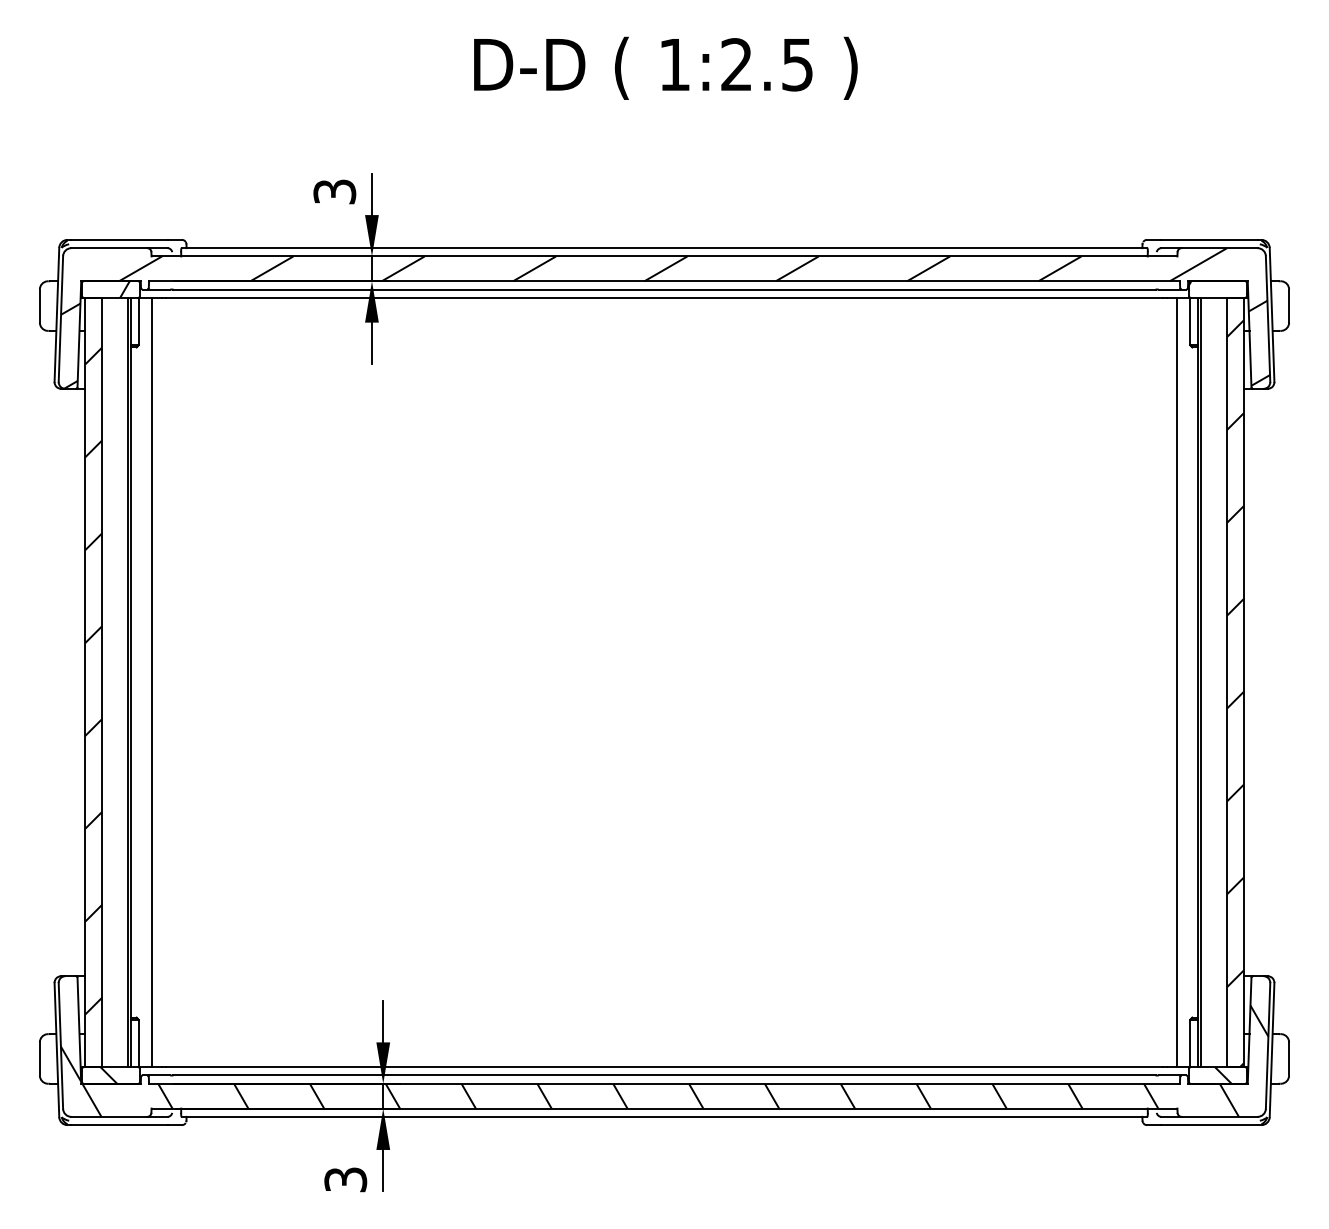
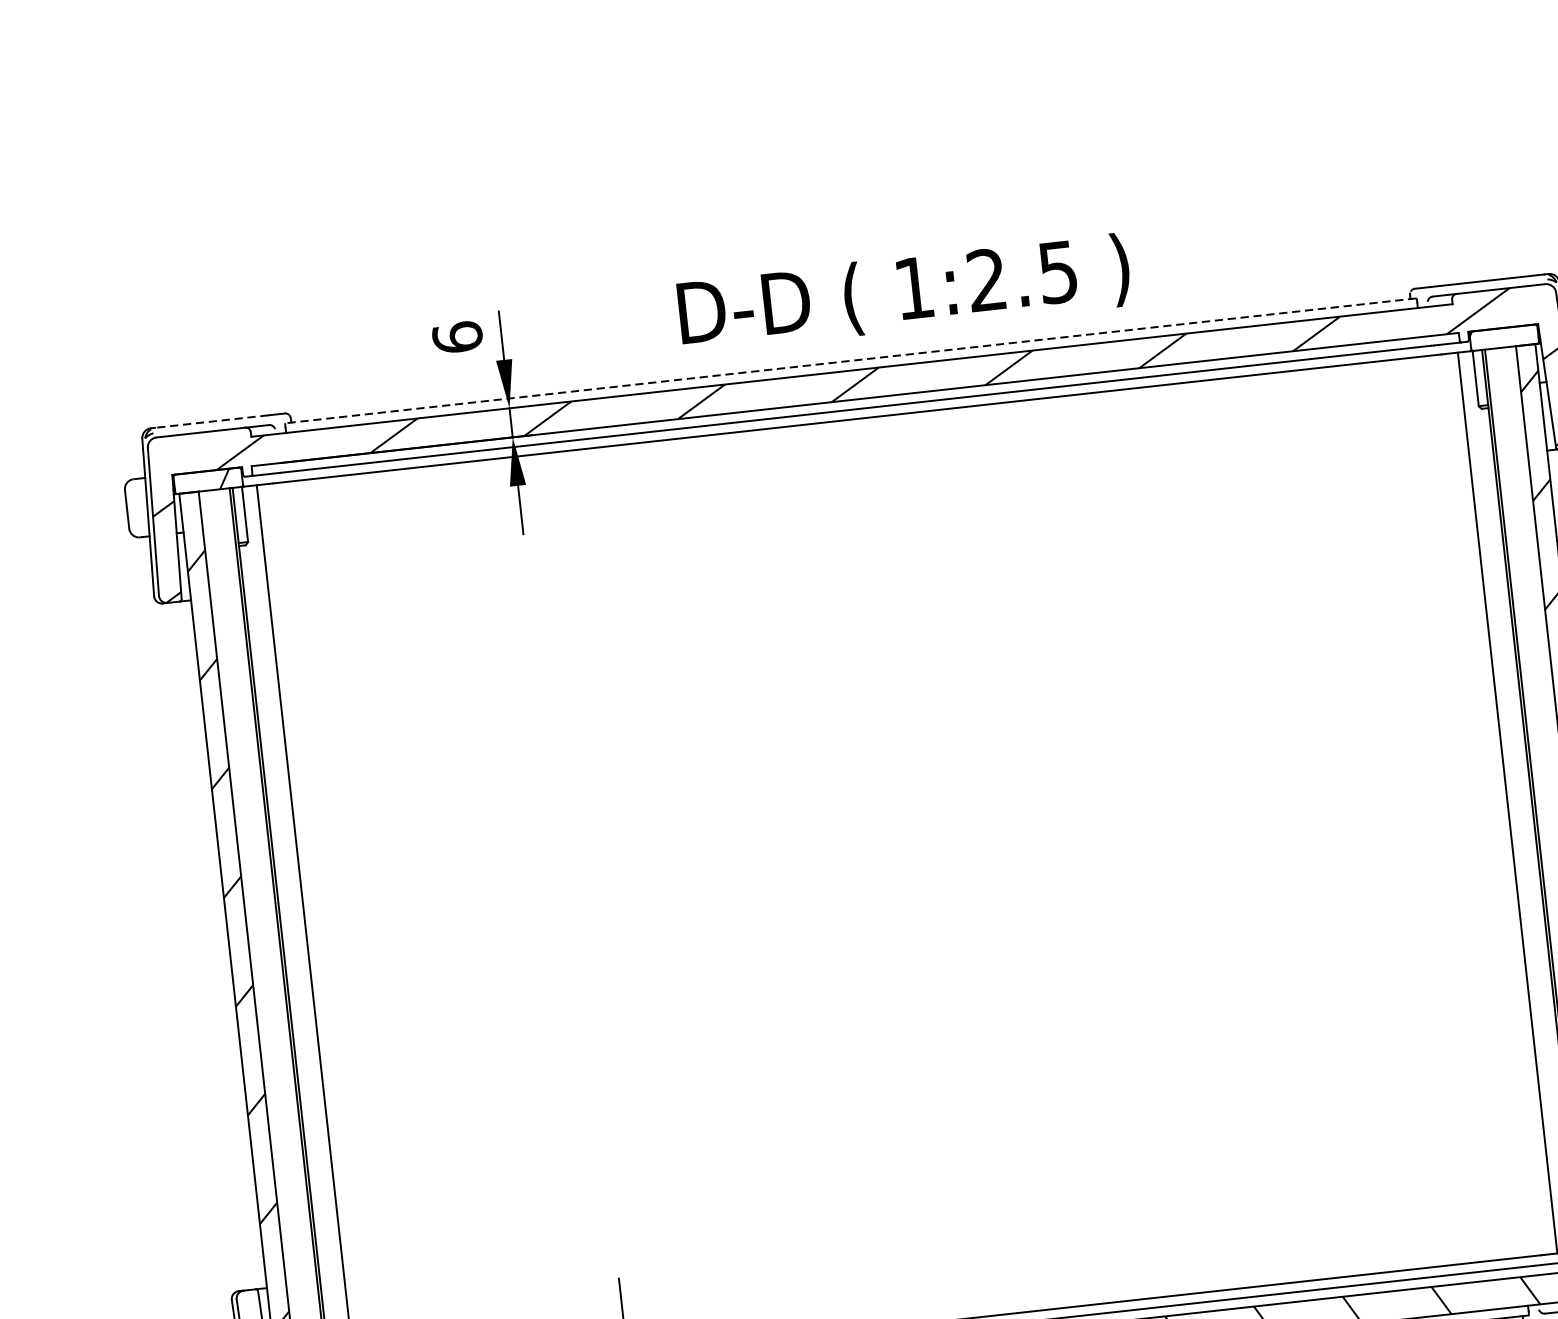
text: (665, 67) -> (903, 292), moved
text: (334, 191) -> (457, 337), 3 -> 6
line: (118, 239) -> (210, 421), solid -> dashed
line: (664, 248) -> (850, 361), solid -> dashed

